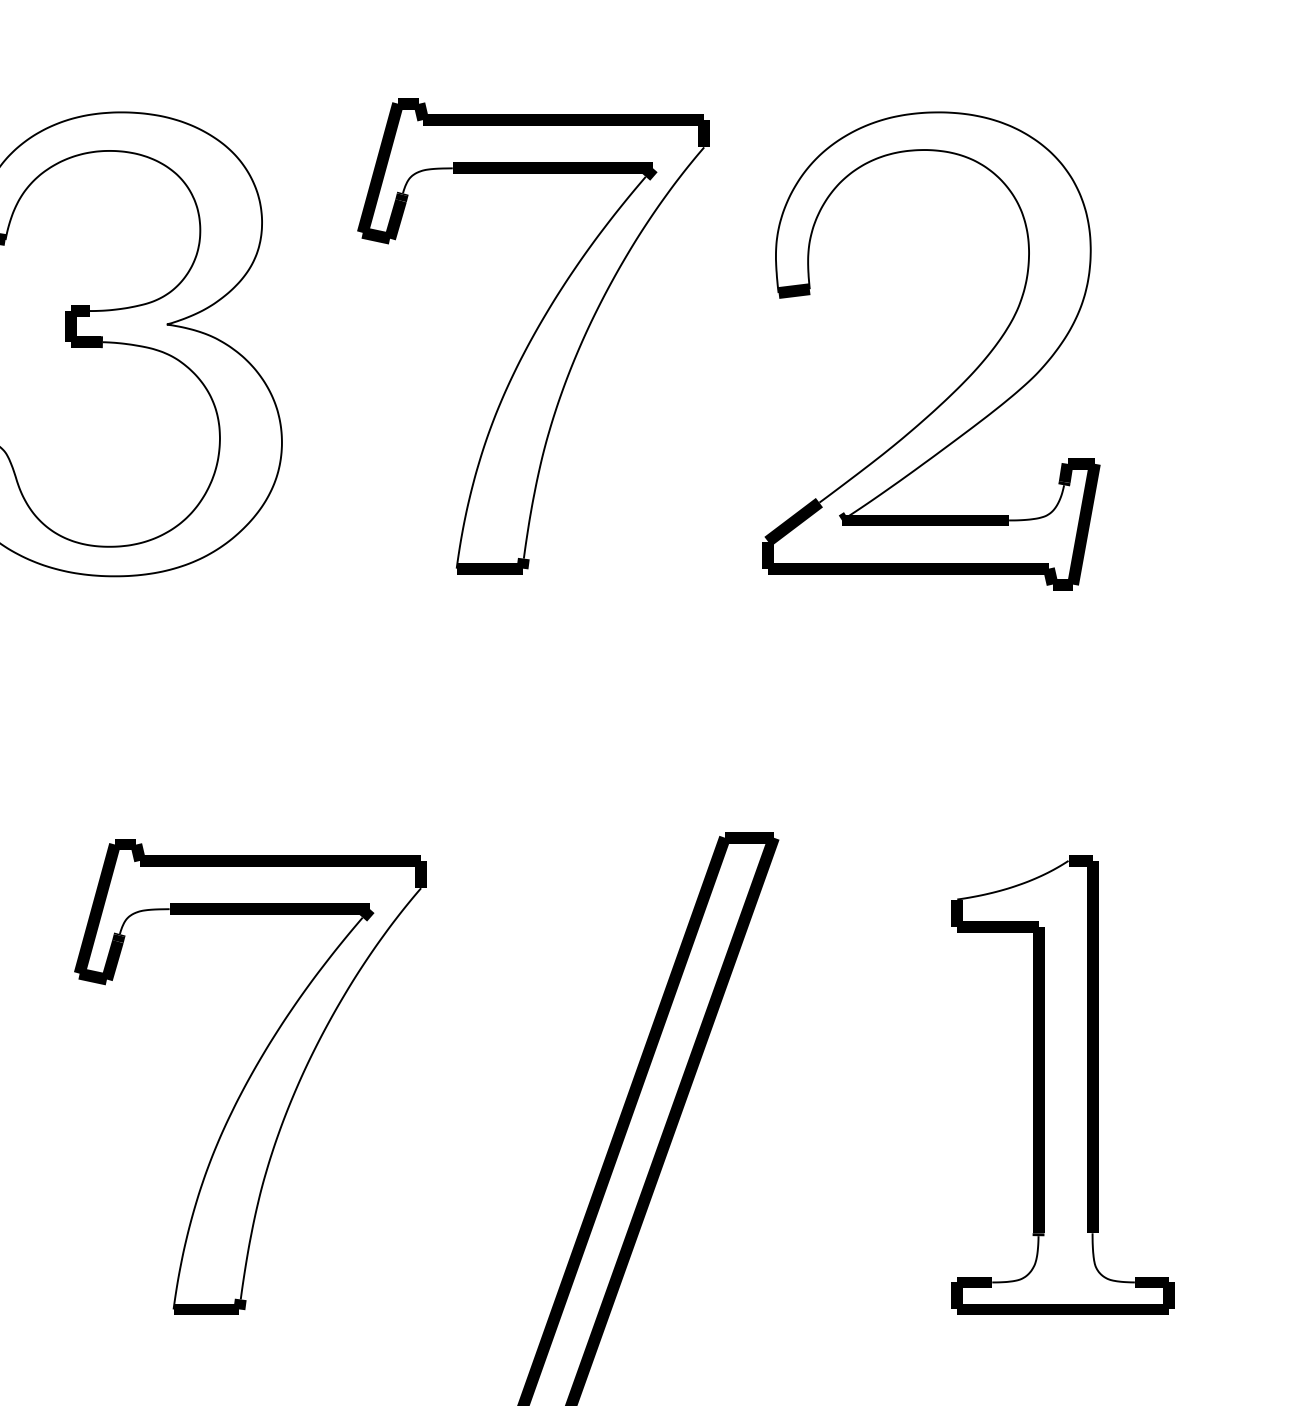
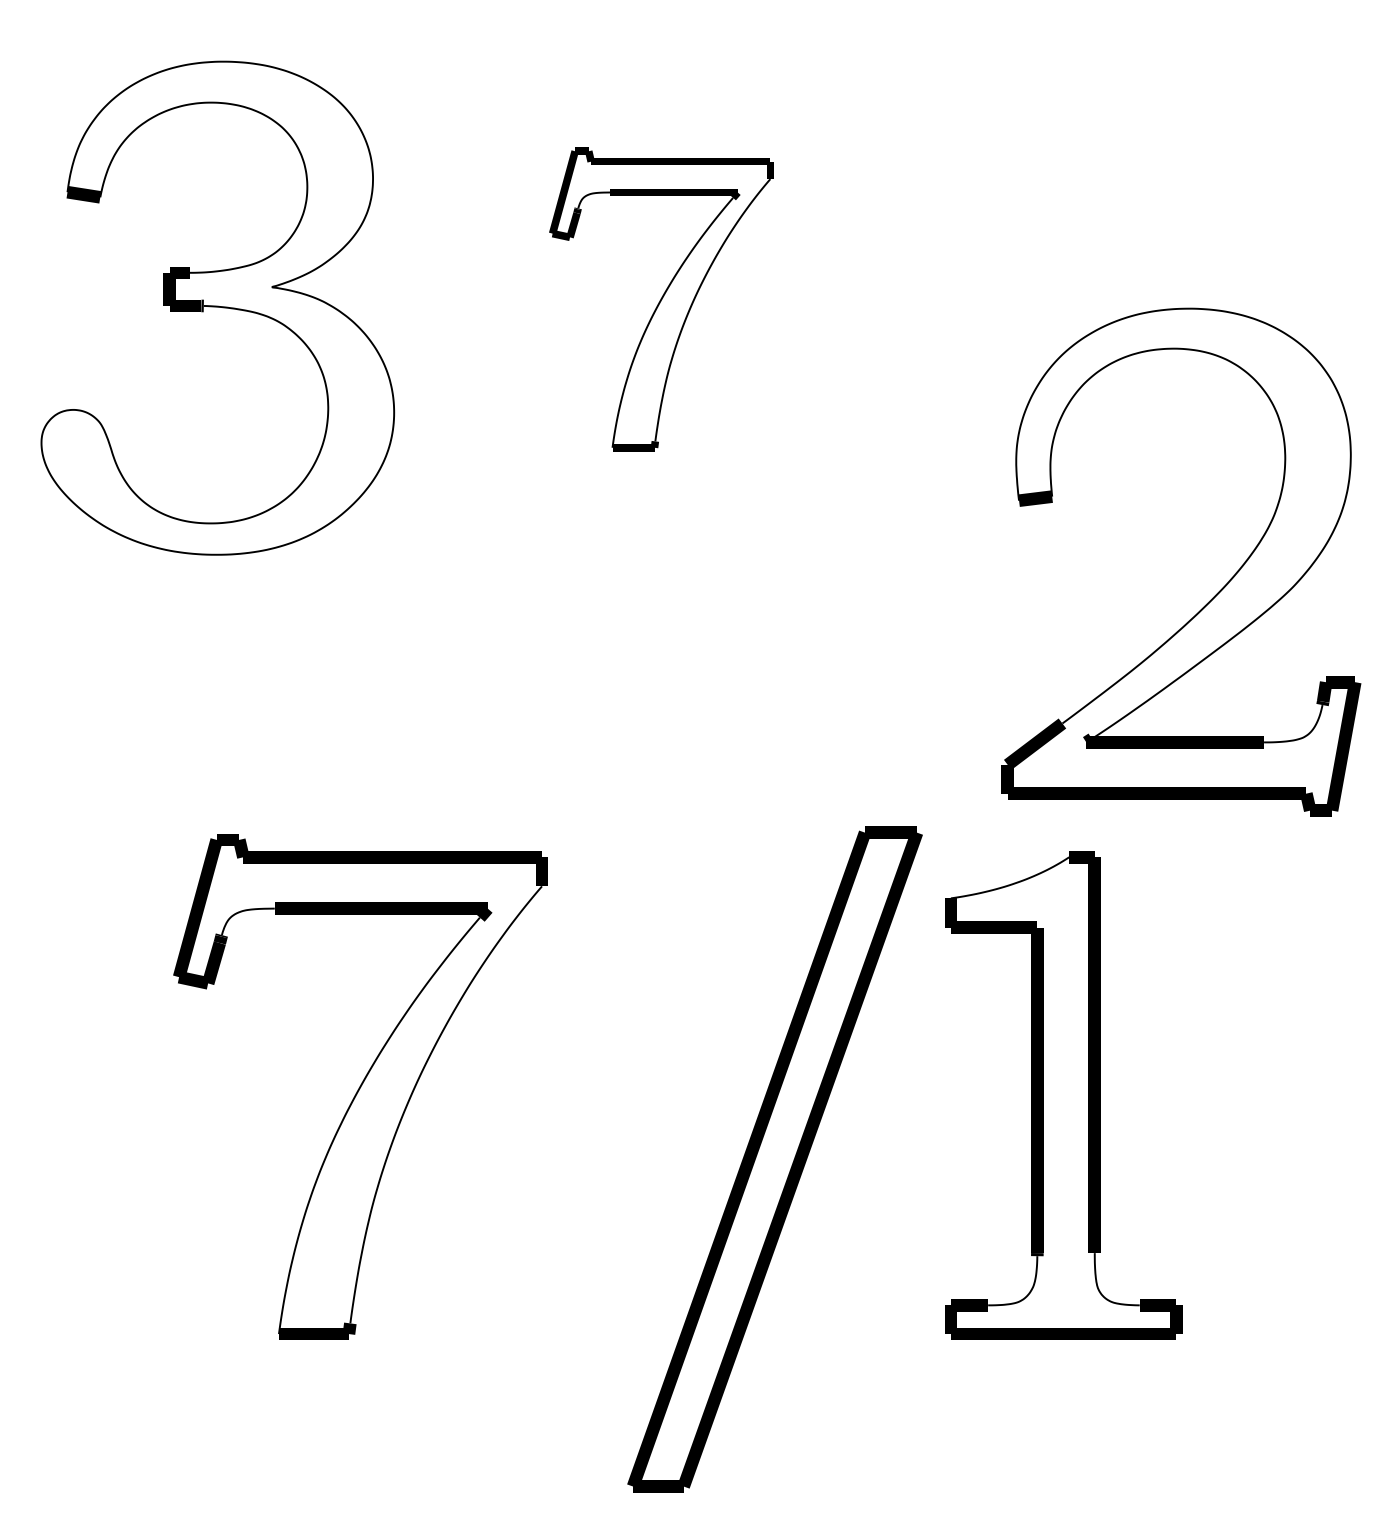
part: (533, 336) -> (661, 299), size x0.6
part: (963, 381) -> (1215, 594), moved
part: (1063, 1085) -> (1063, 1095), moved

